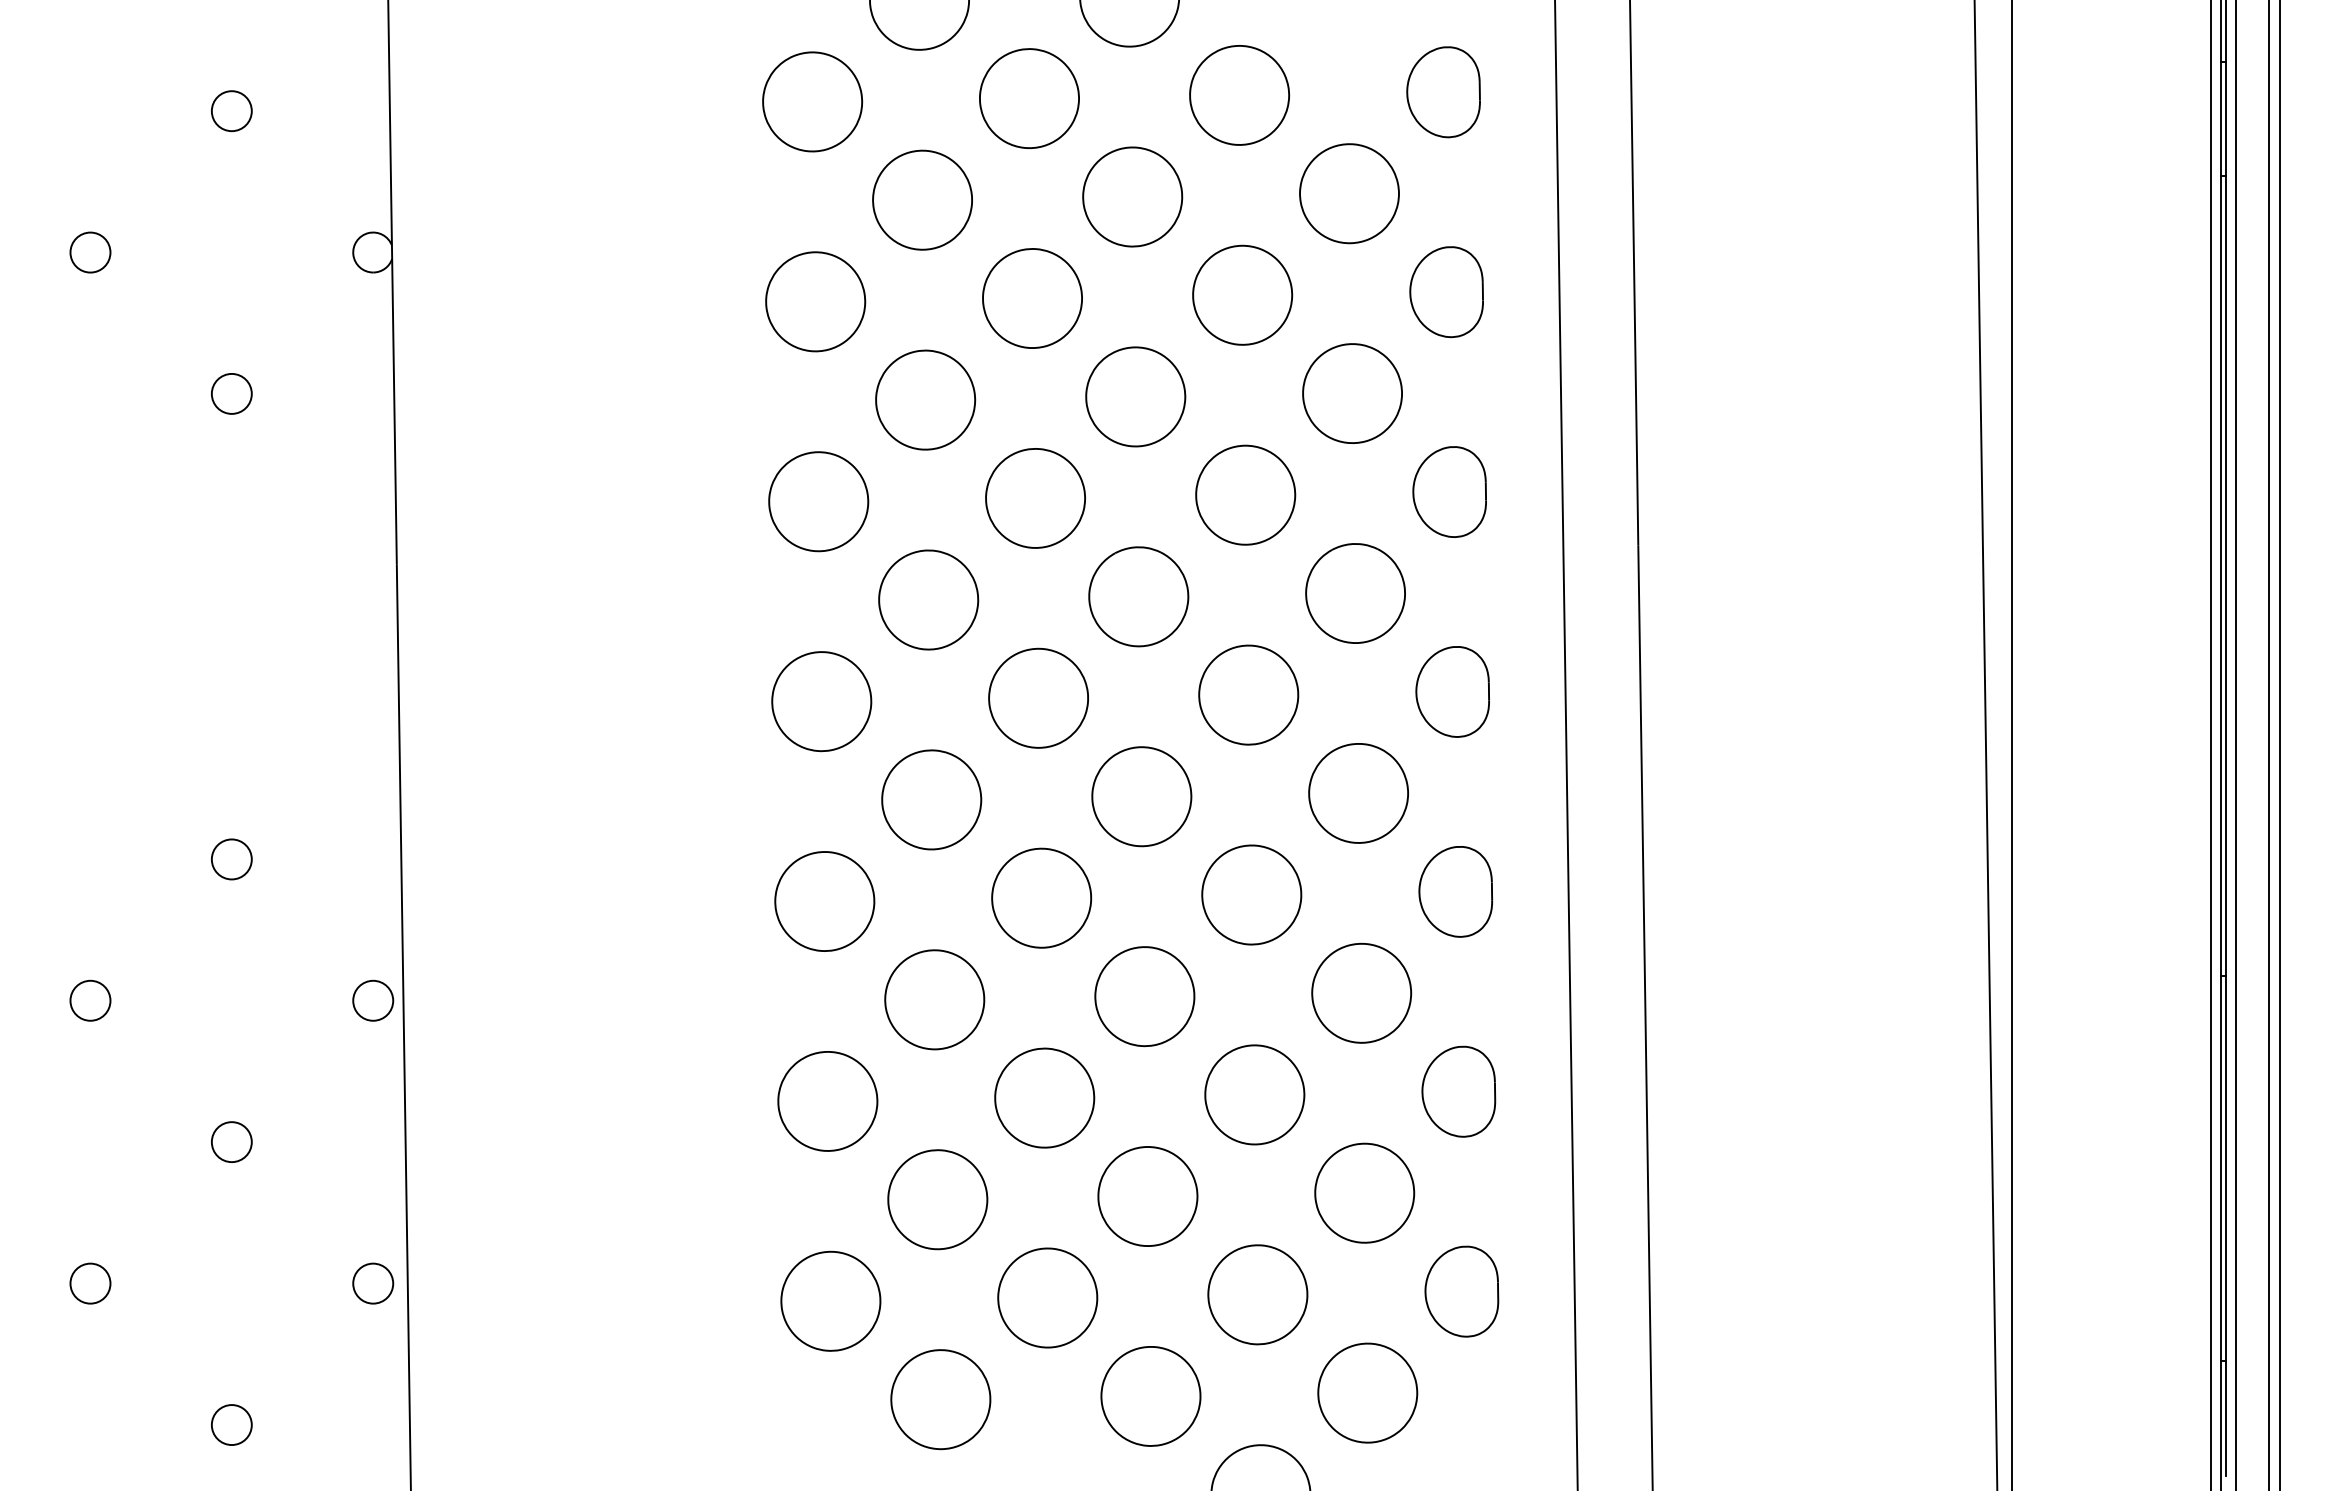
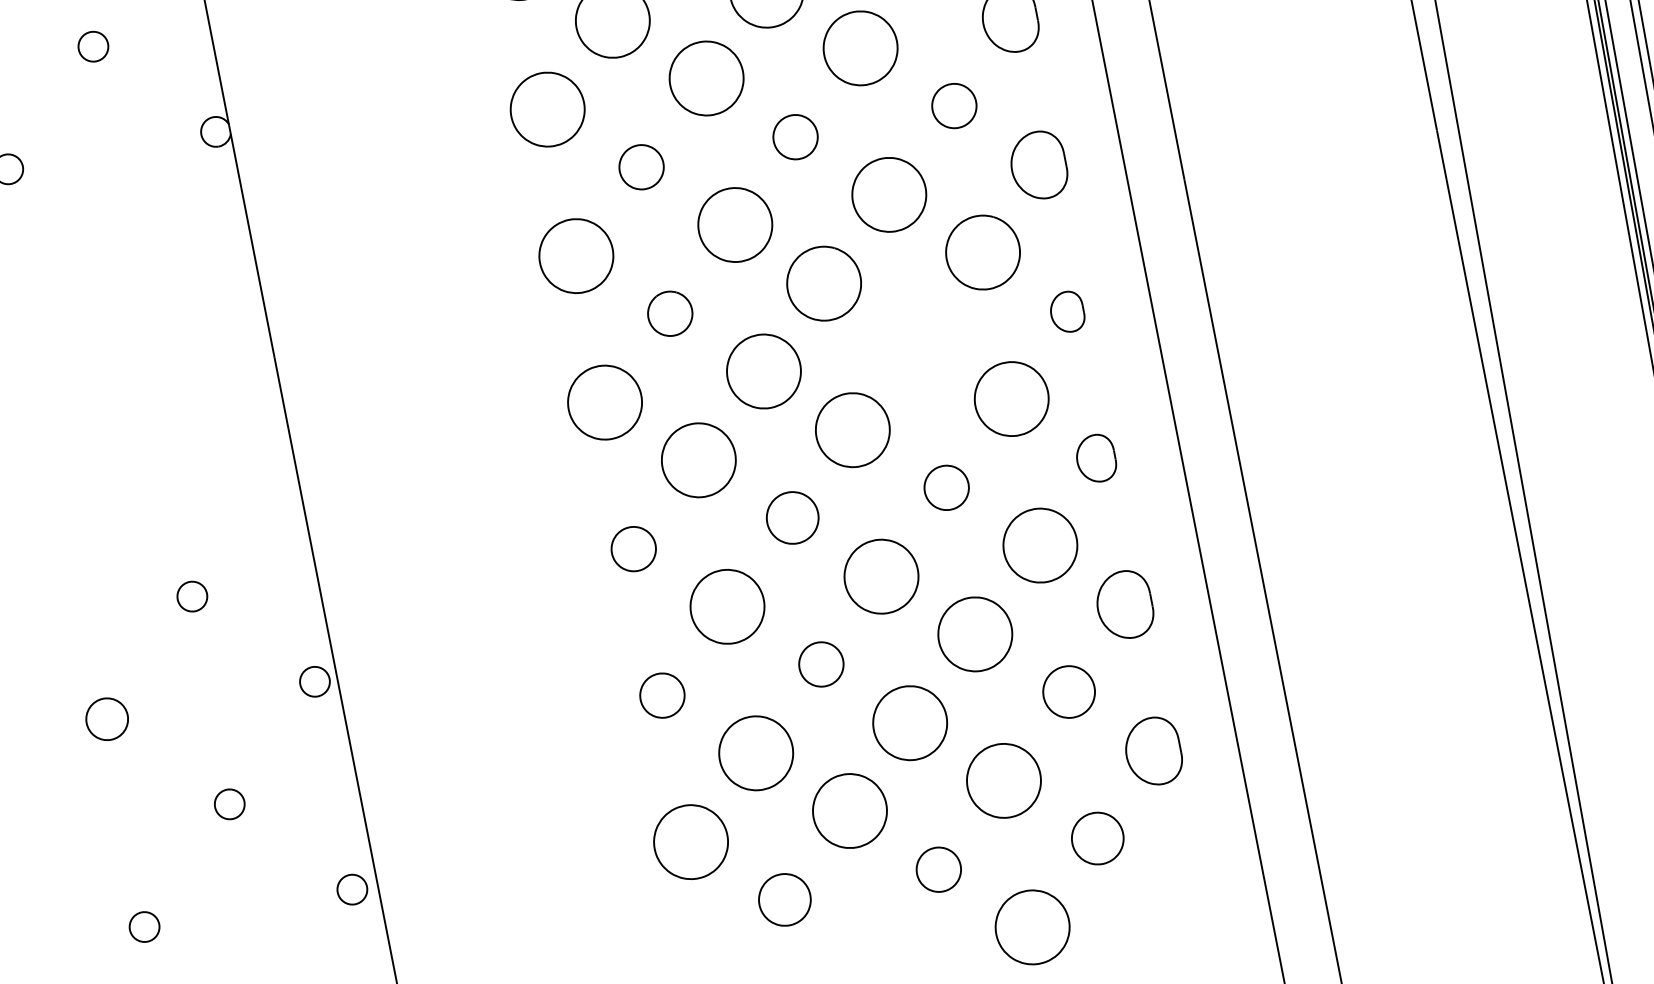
circle: (231, 393) -> (130, 254), removed
part: (1352, 393) -> (954, 106), size x0.6
part: (1135, 396) -> (795, 136), size x0.6
part: (925, 399) -> (641, 166), size x0.6
part: (928, 599) -> (669, 313), size x0.6
part: (1452, 691) -> (1067, 311), size x0.6
part: (1248, 694) -> (917, 340), removed
part: (1455, 891) -> (1095, 458), size x0.7
part: (1251, 894) -> (946, 487), size x0.6
part: (1041, 897) -> (792, 517), size x0.7
part: (824, 901) -> (633, 549), size x0.6
circle: (90, 1000) -> (107, 718), size x1.4
part: (1044, 1097) -> (821, 664), size x0.6
part: (827, 1101) -> (662, 695), size x0.6
part: (1364, 1192) -> (1068, 691), size x0.7
part: (1367, 1392) -> (1097, 838), size x0.7
part: (1150, 1396) -> (938, 869), size x0.6
part: (940, 1399) -> (784, 899), size x0.7

